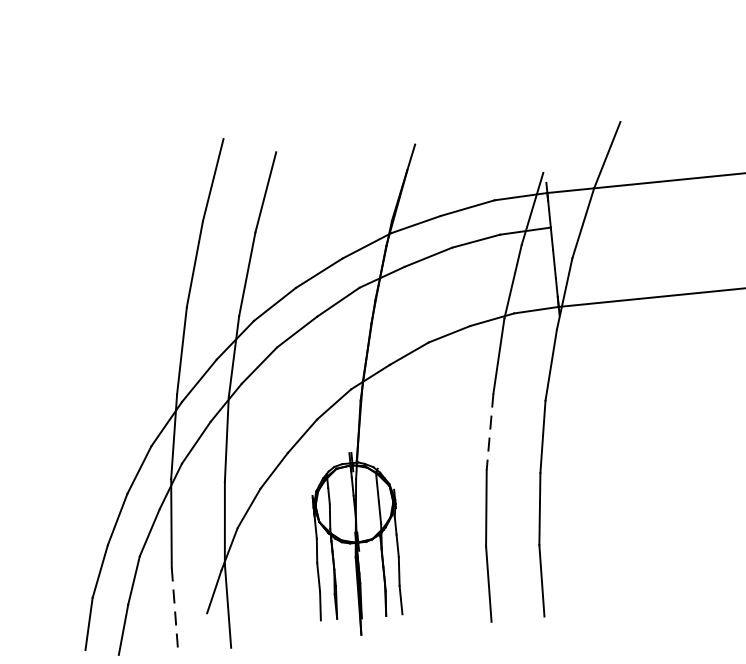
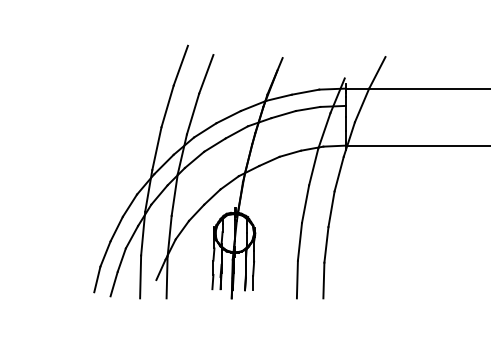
line: (489, 432) -> (305, 204), dashed -> solid
line: (174, 611) -> (140, 277), dashed -> solid

